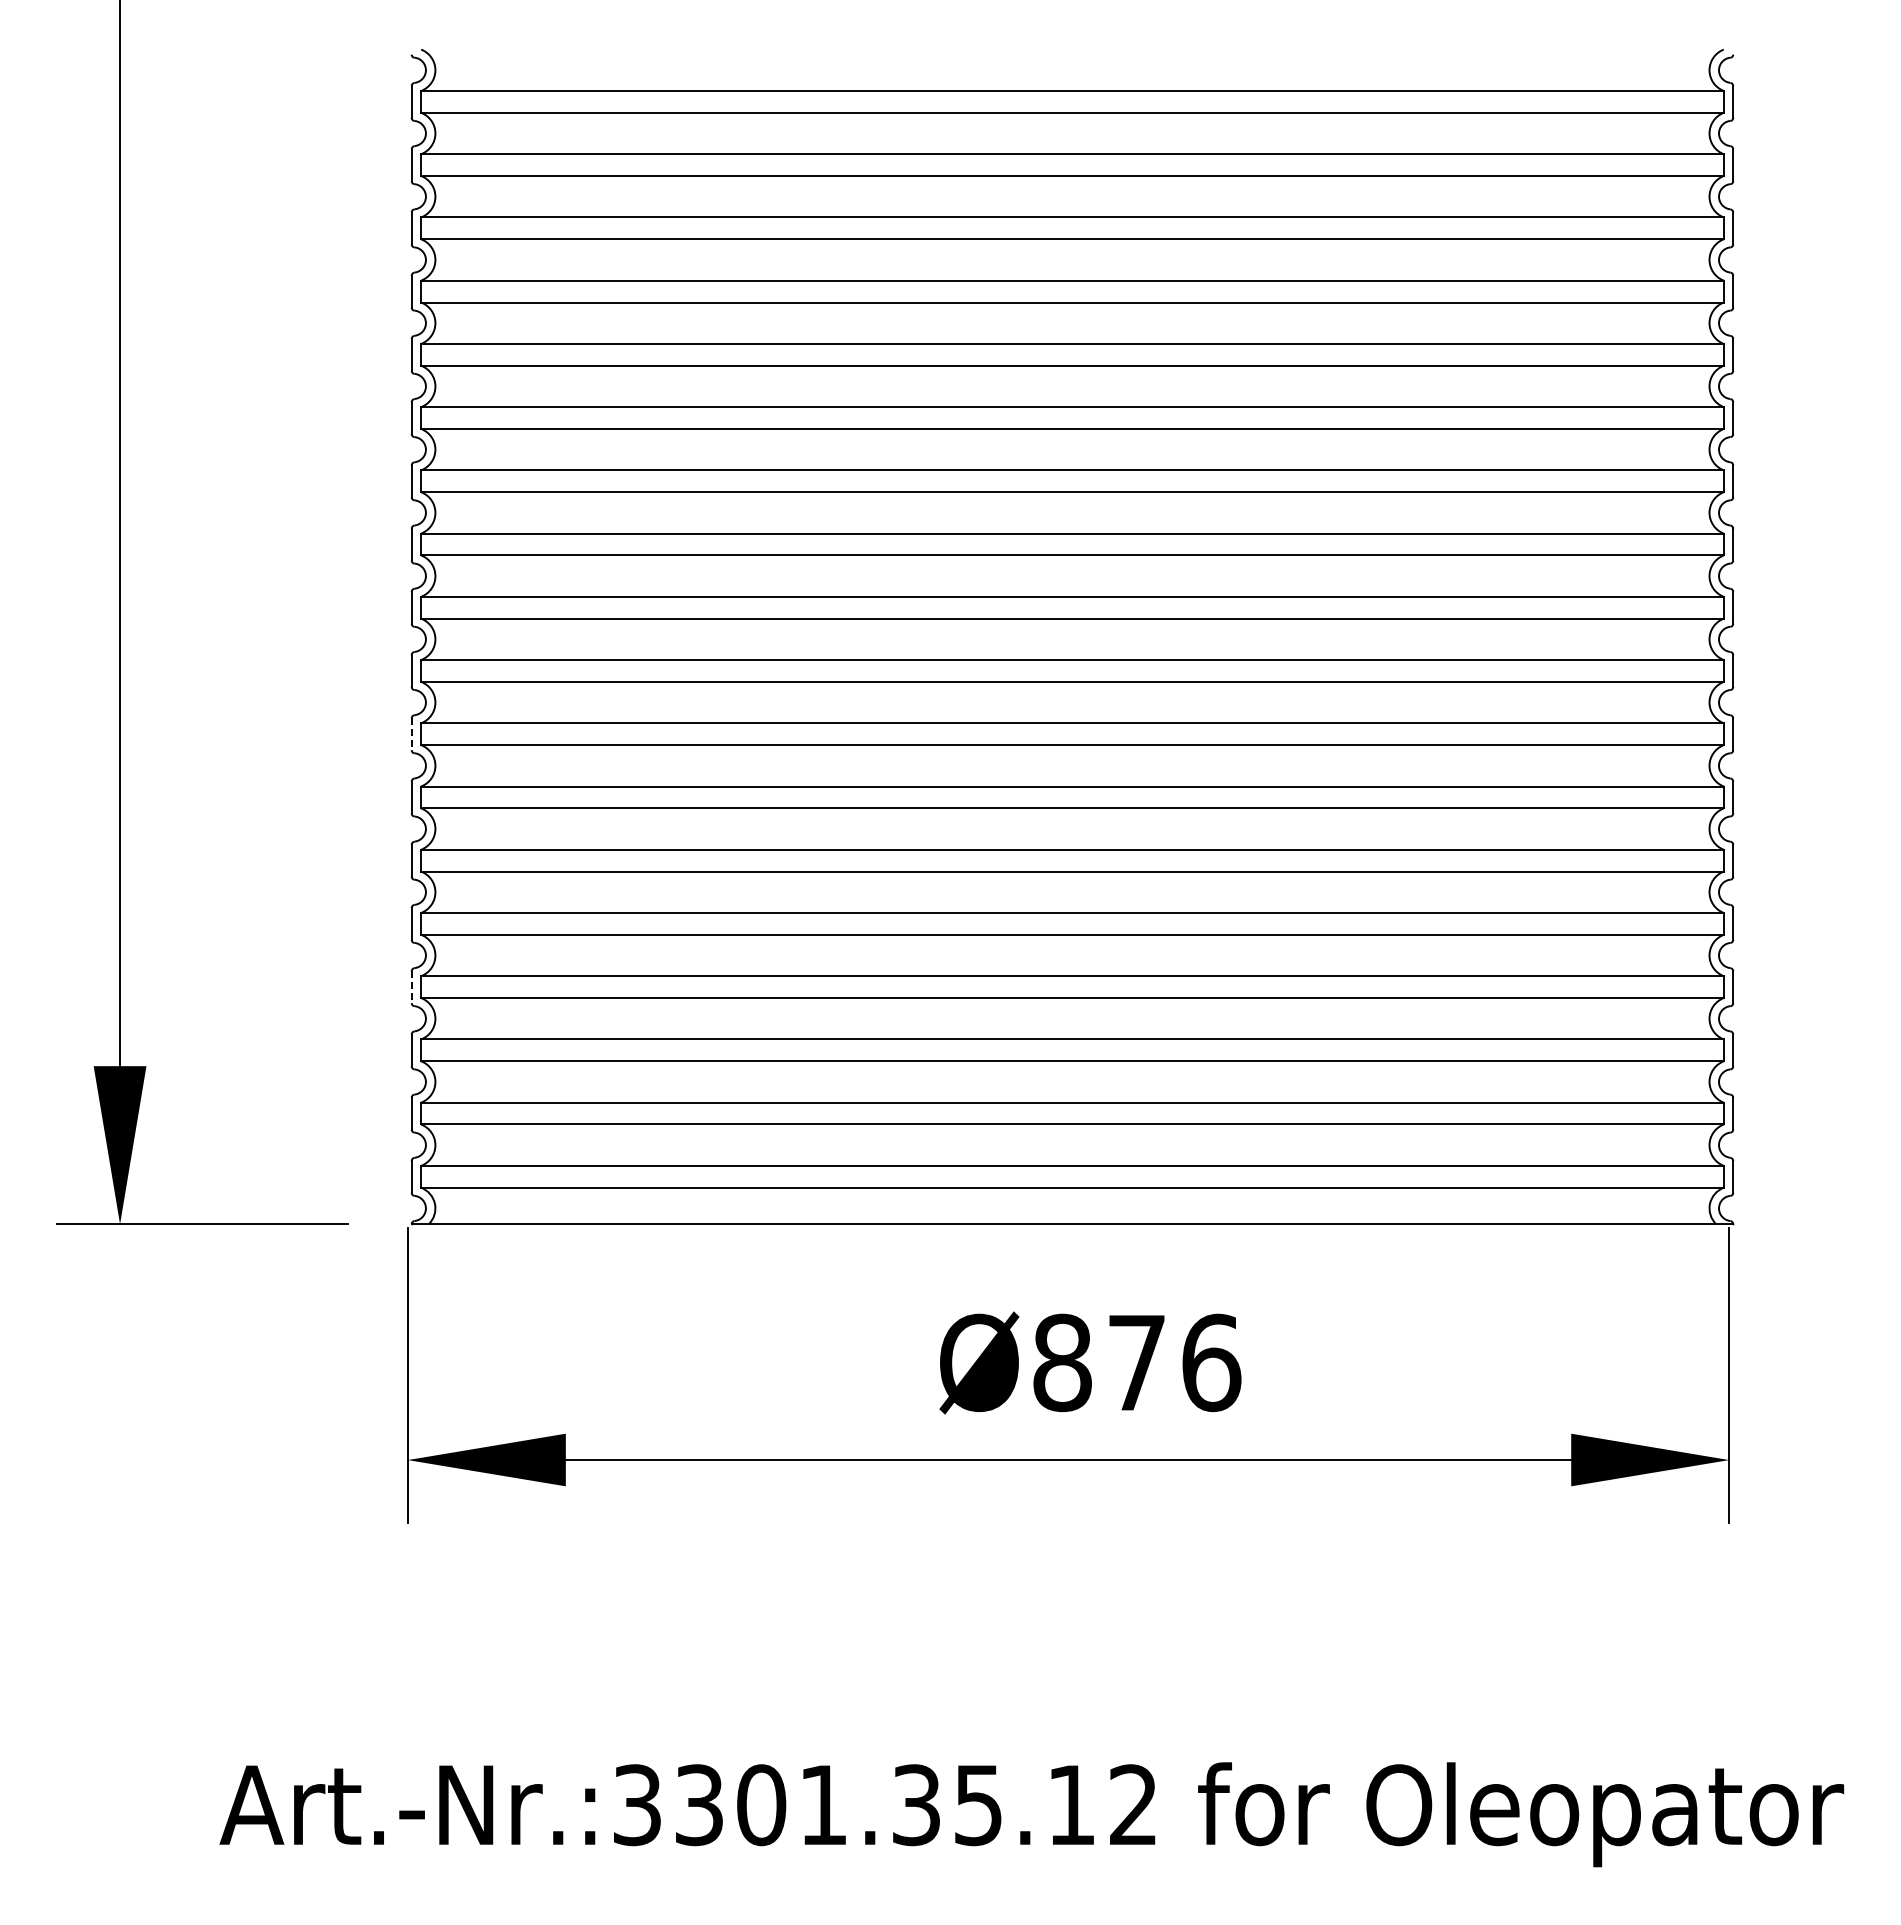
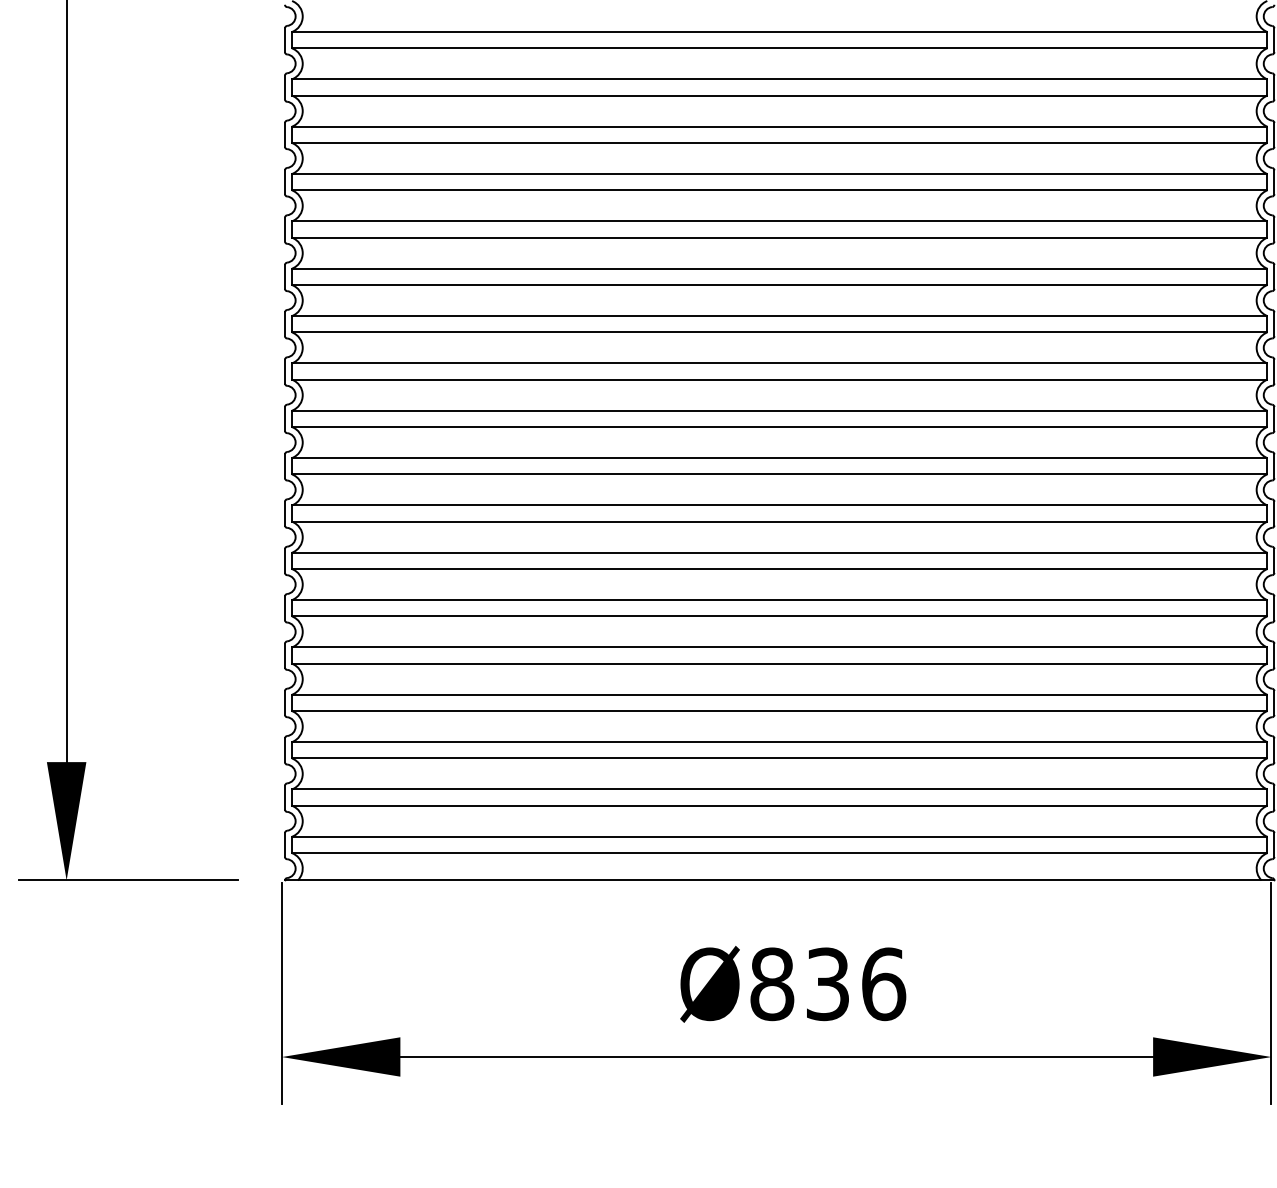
line: (411, 734) -> (284, 513), dashed -> solid
line: (411, 987) -> (284, 703), dashed -> solid
text: (1136, 1362) -> (827, 983), Ø876 -> Ø836

